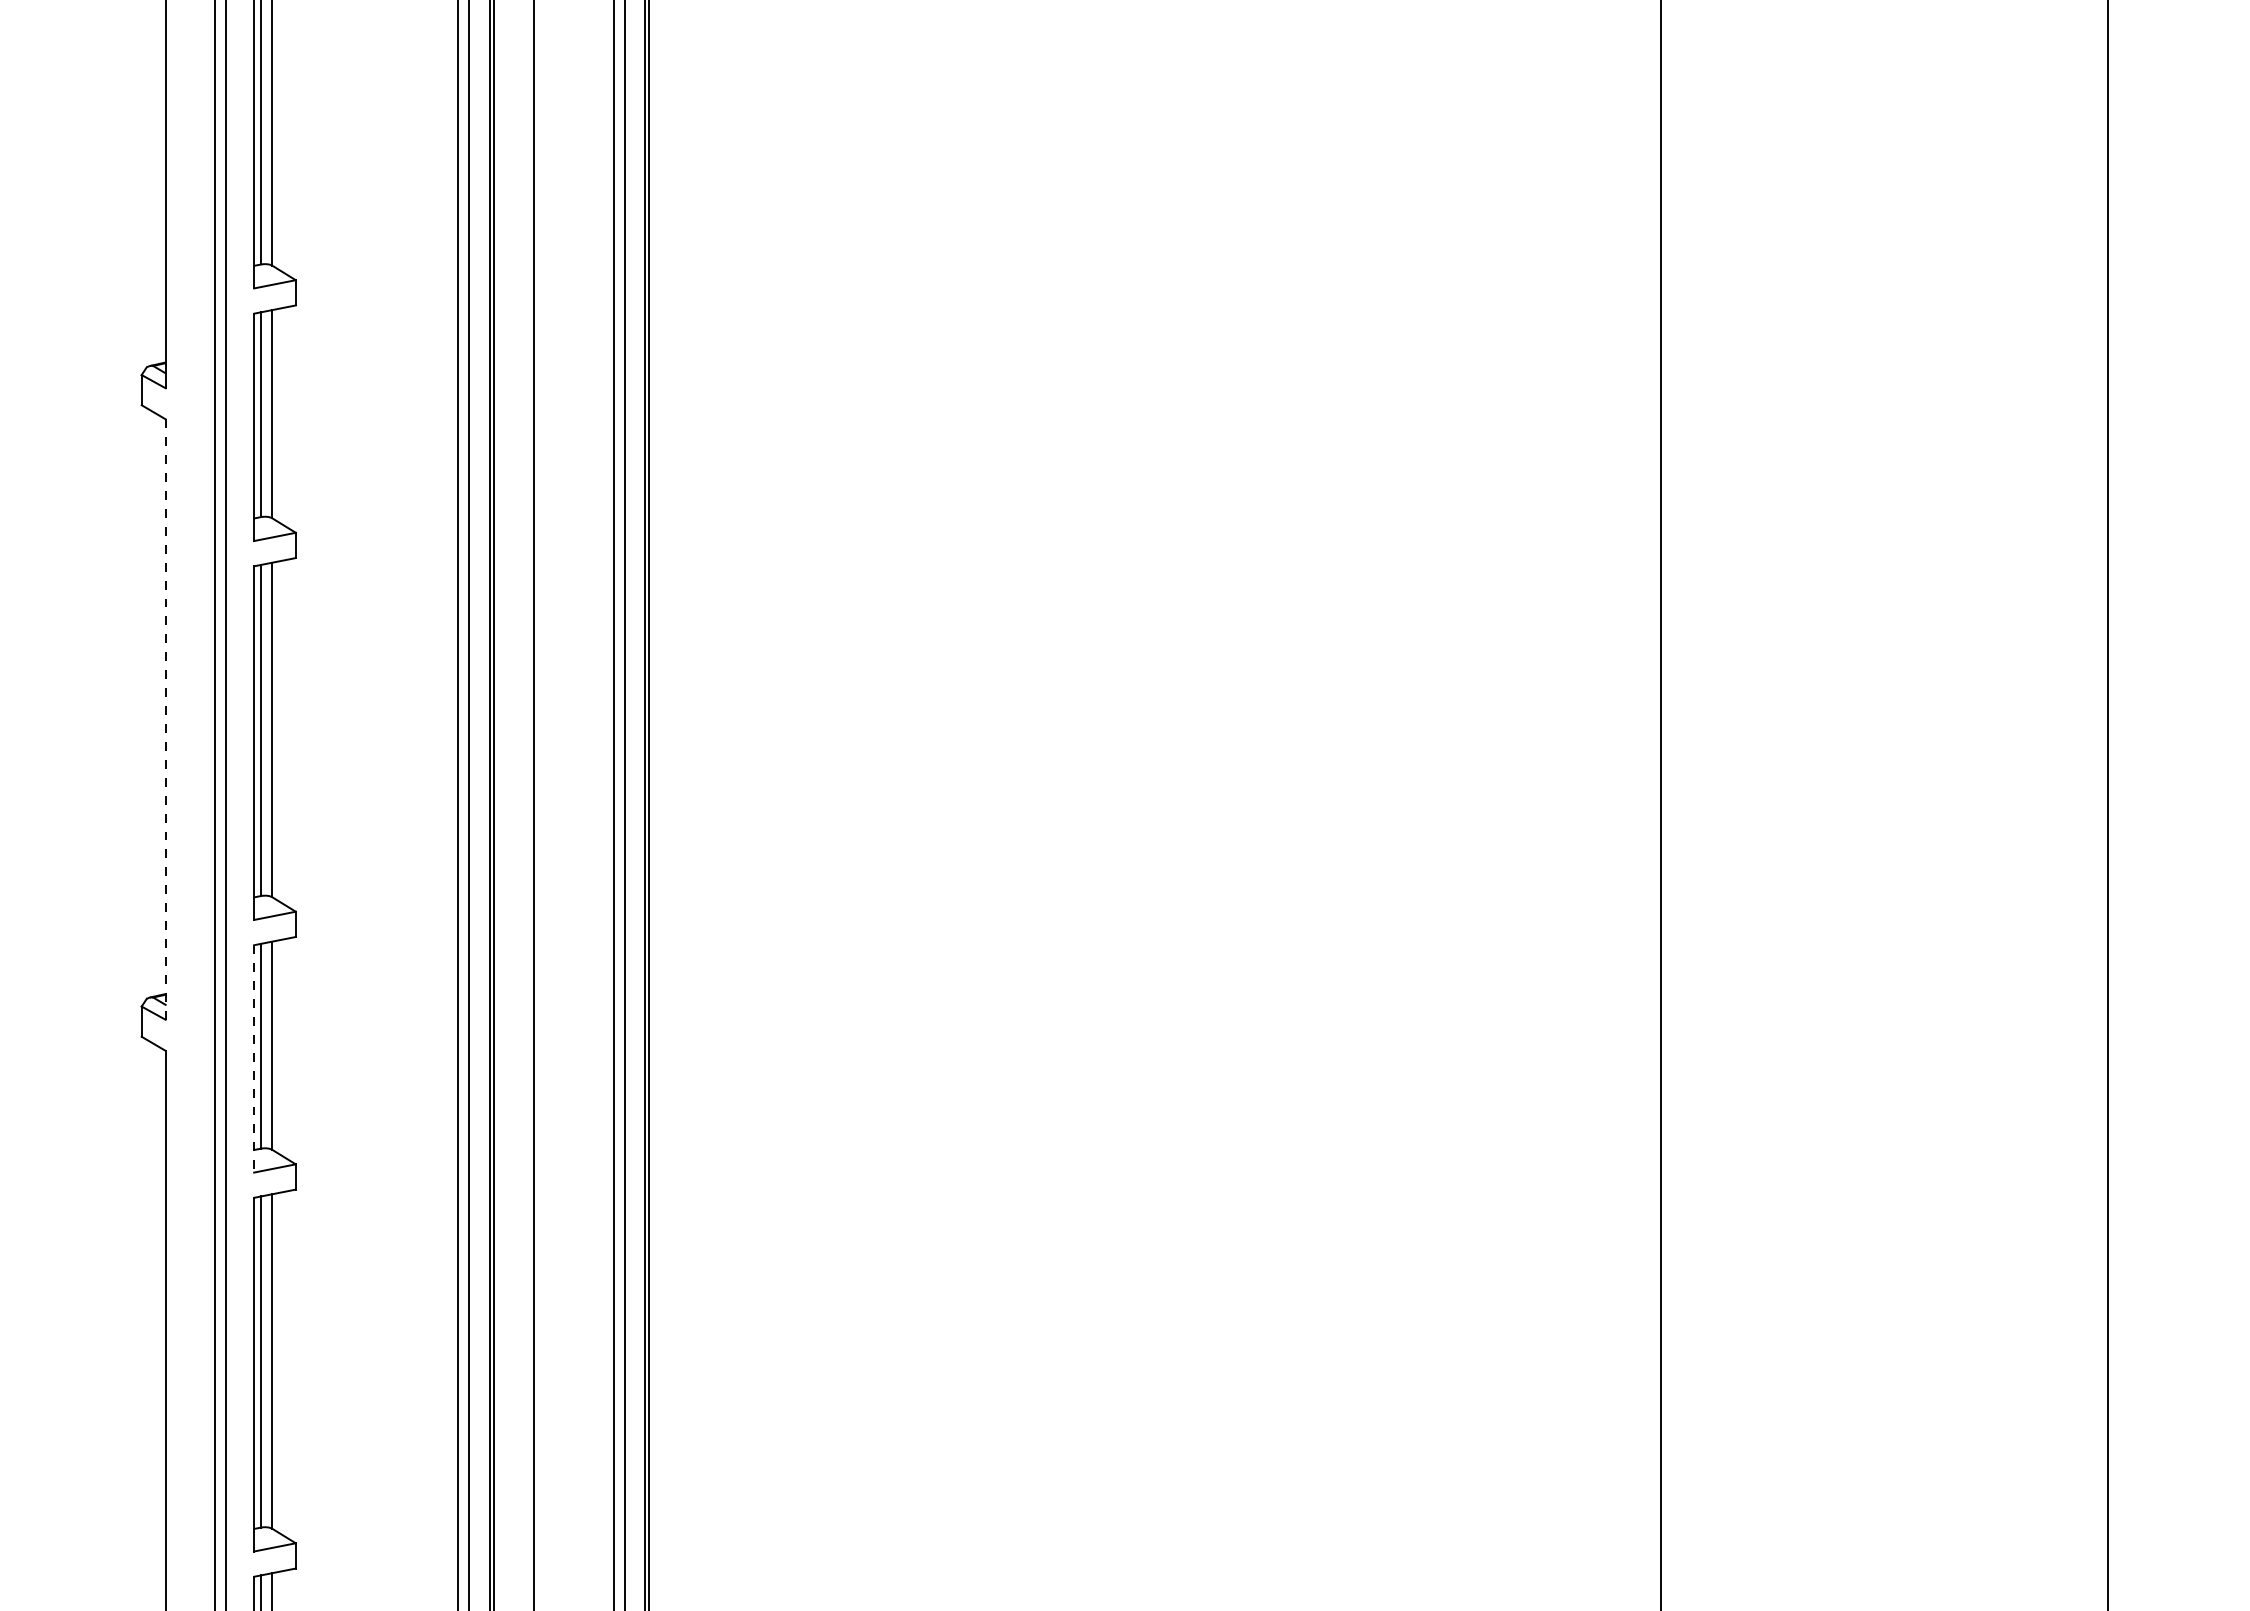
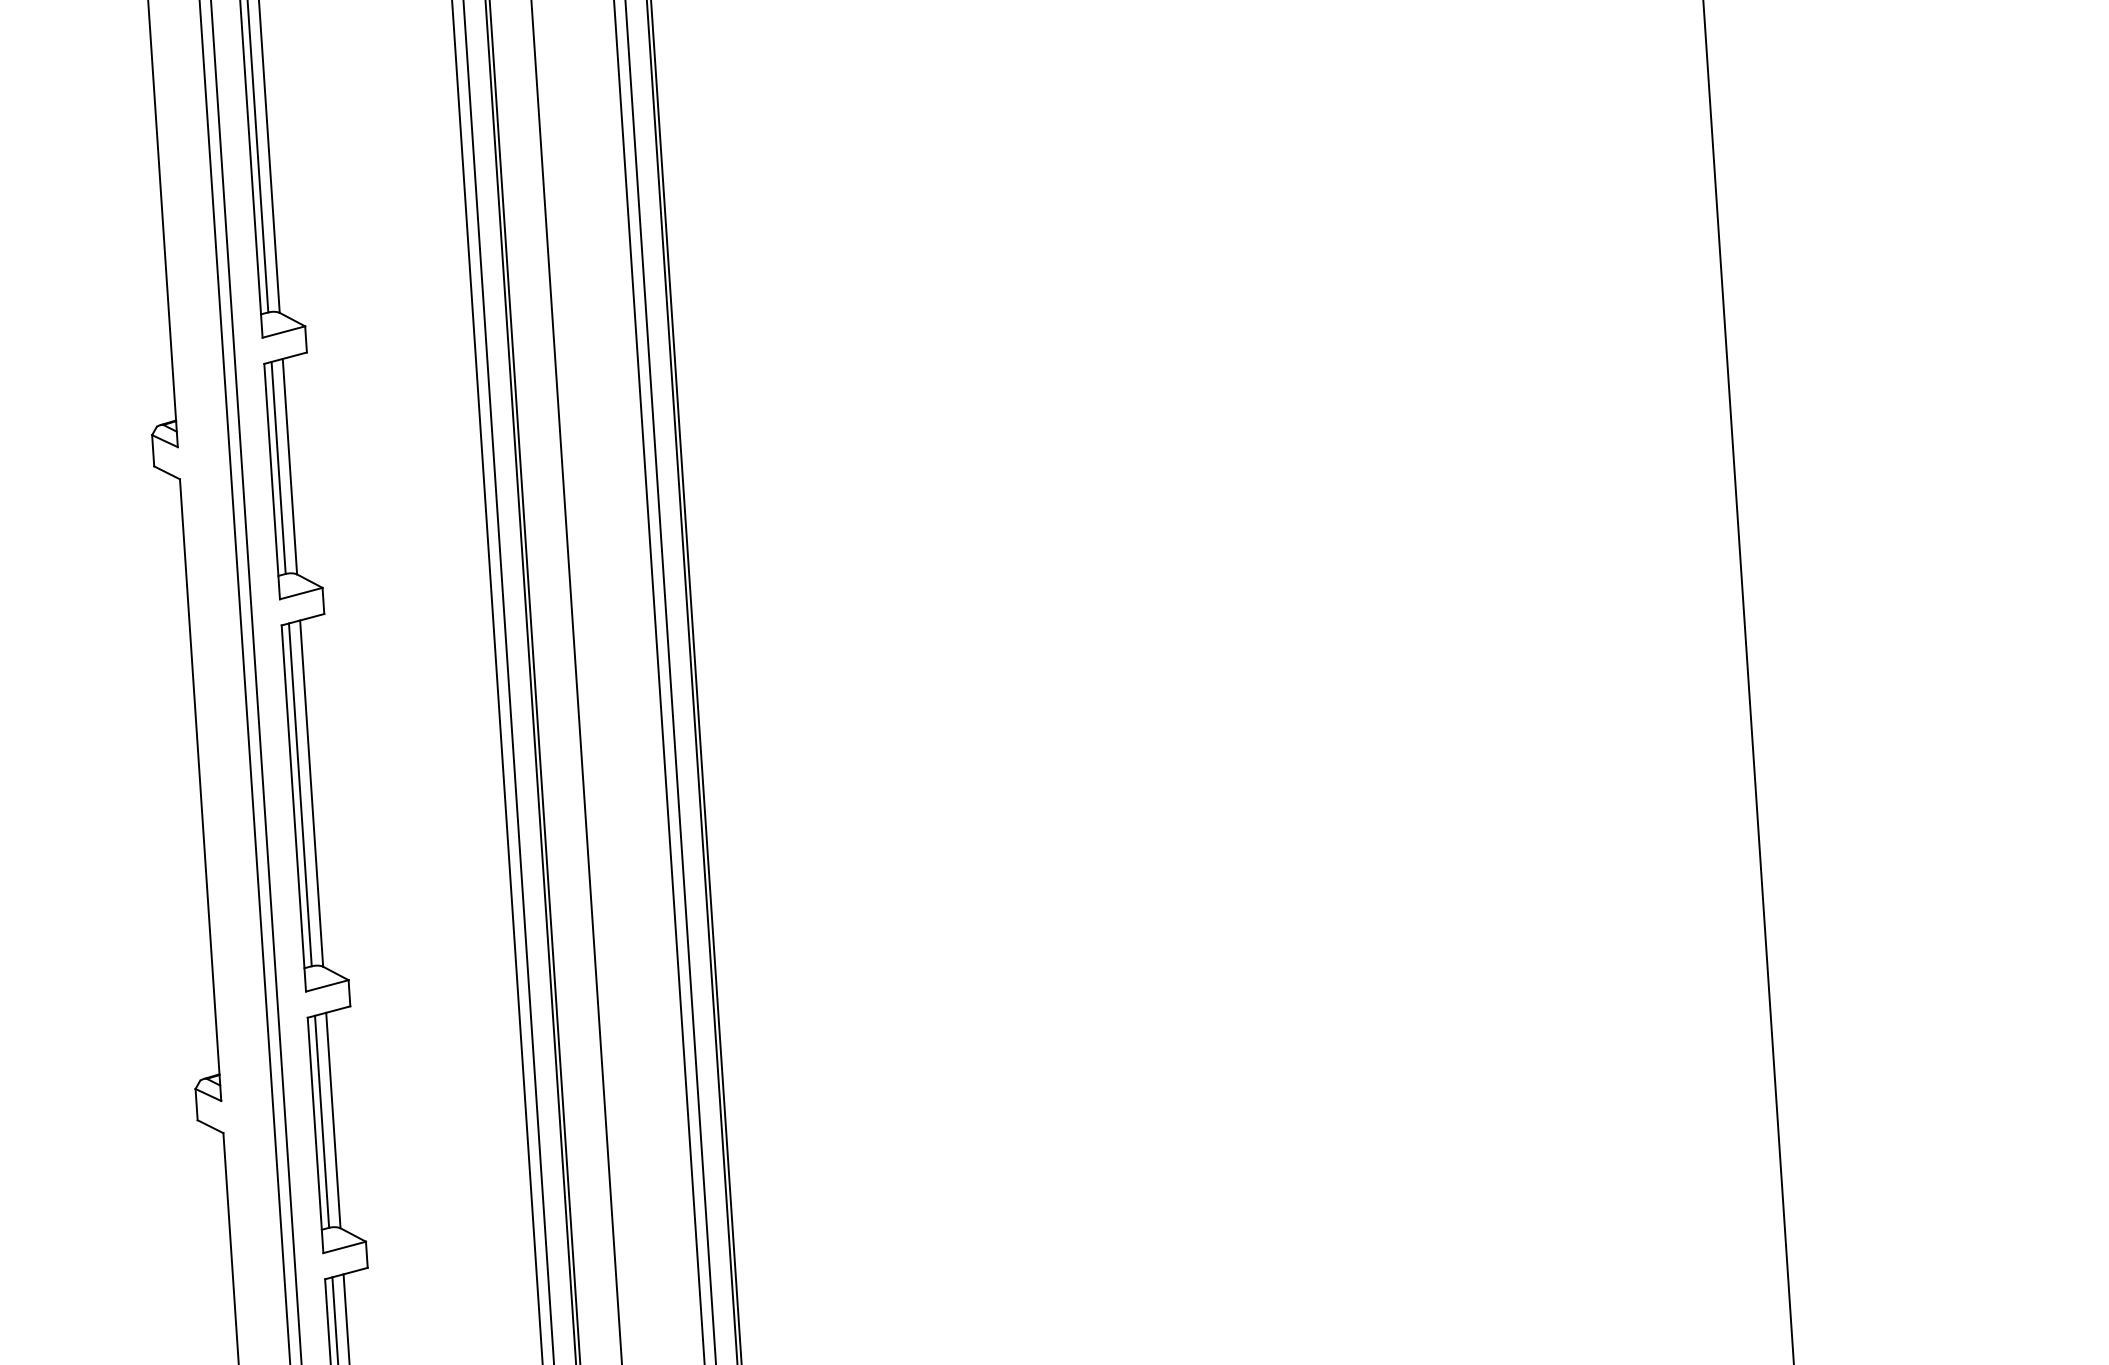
line: (165, 720) -> (200, 791), dashed -> solid
line: (254, 1058) -> (315, 1134), dashed -> solid

